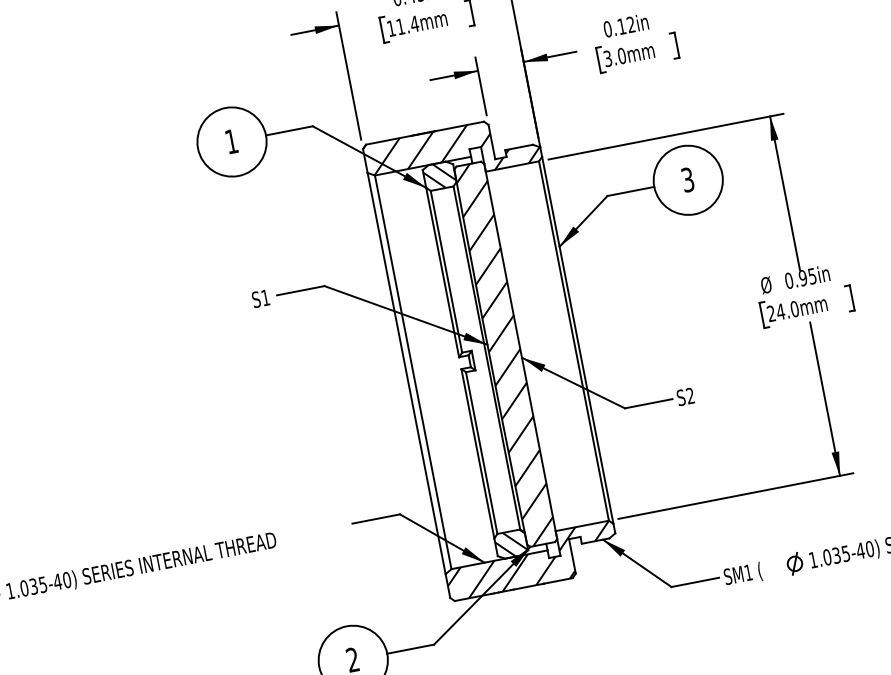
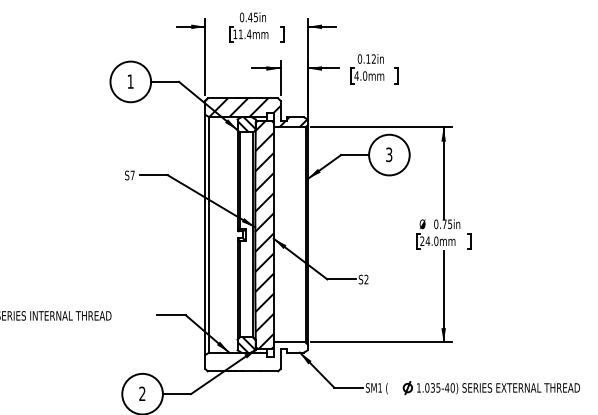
text: (607, 57) -> (356, 75), 3.0mm -> 4.0mm
text: (802, 278) -> (444, 224), 0.95in -> 0.75in
text: (265, 297) -> (132, 175), S1 -> S7
hatch: (529, 560) -> (255, 356), removed

